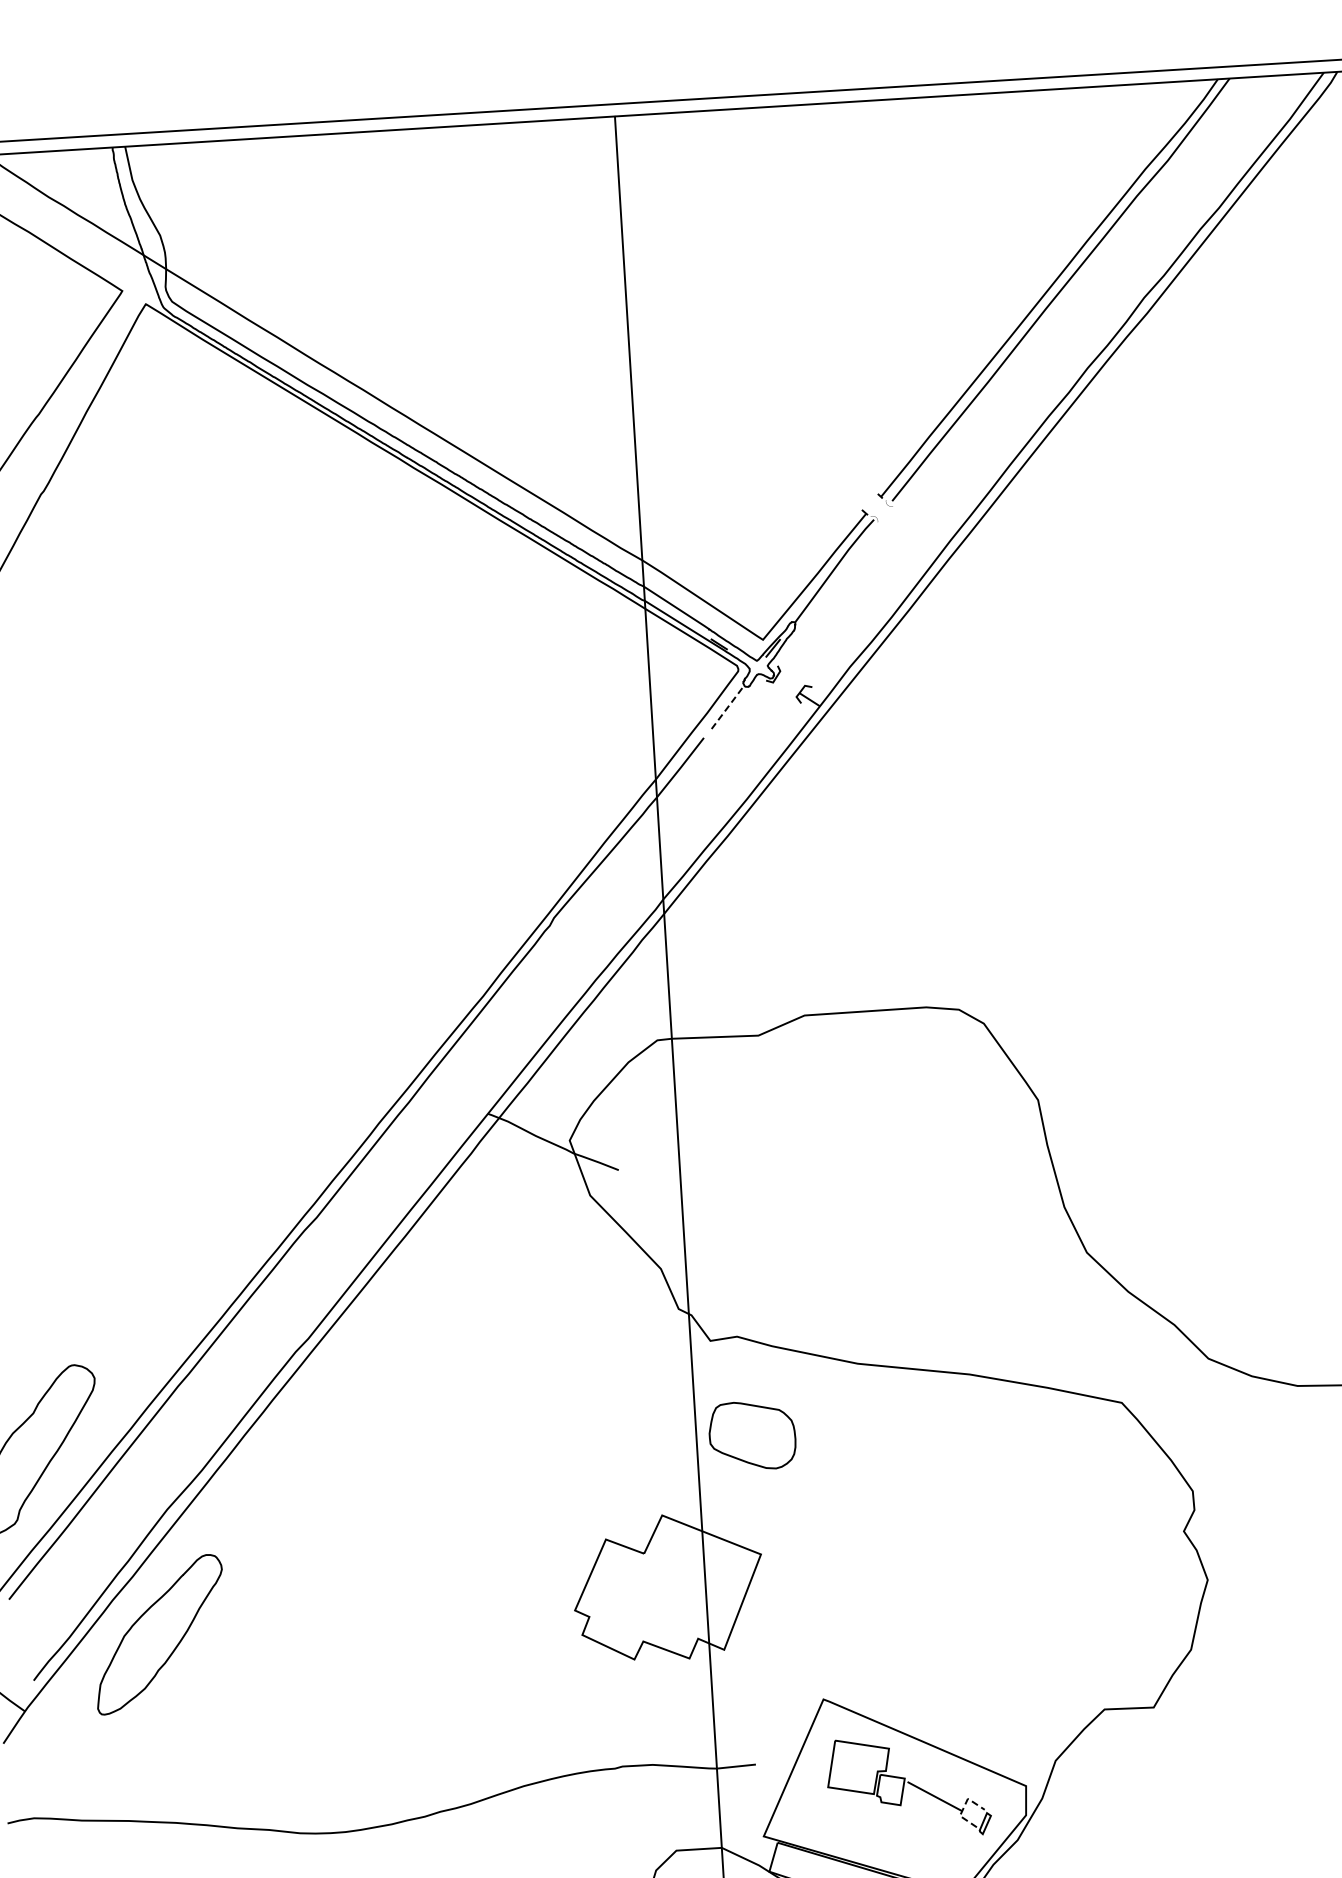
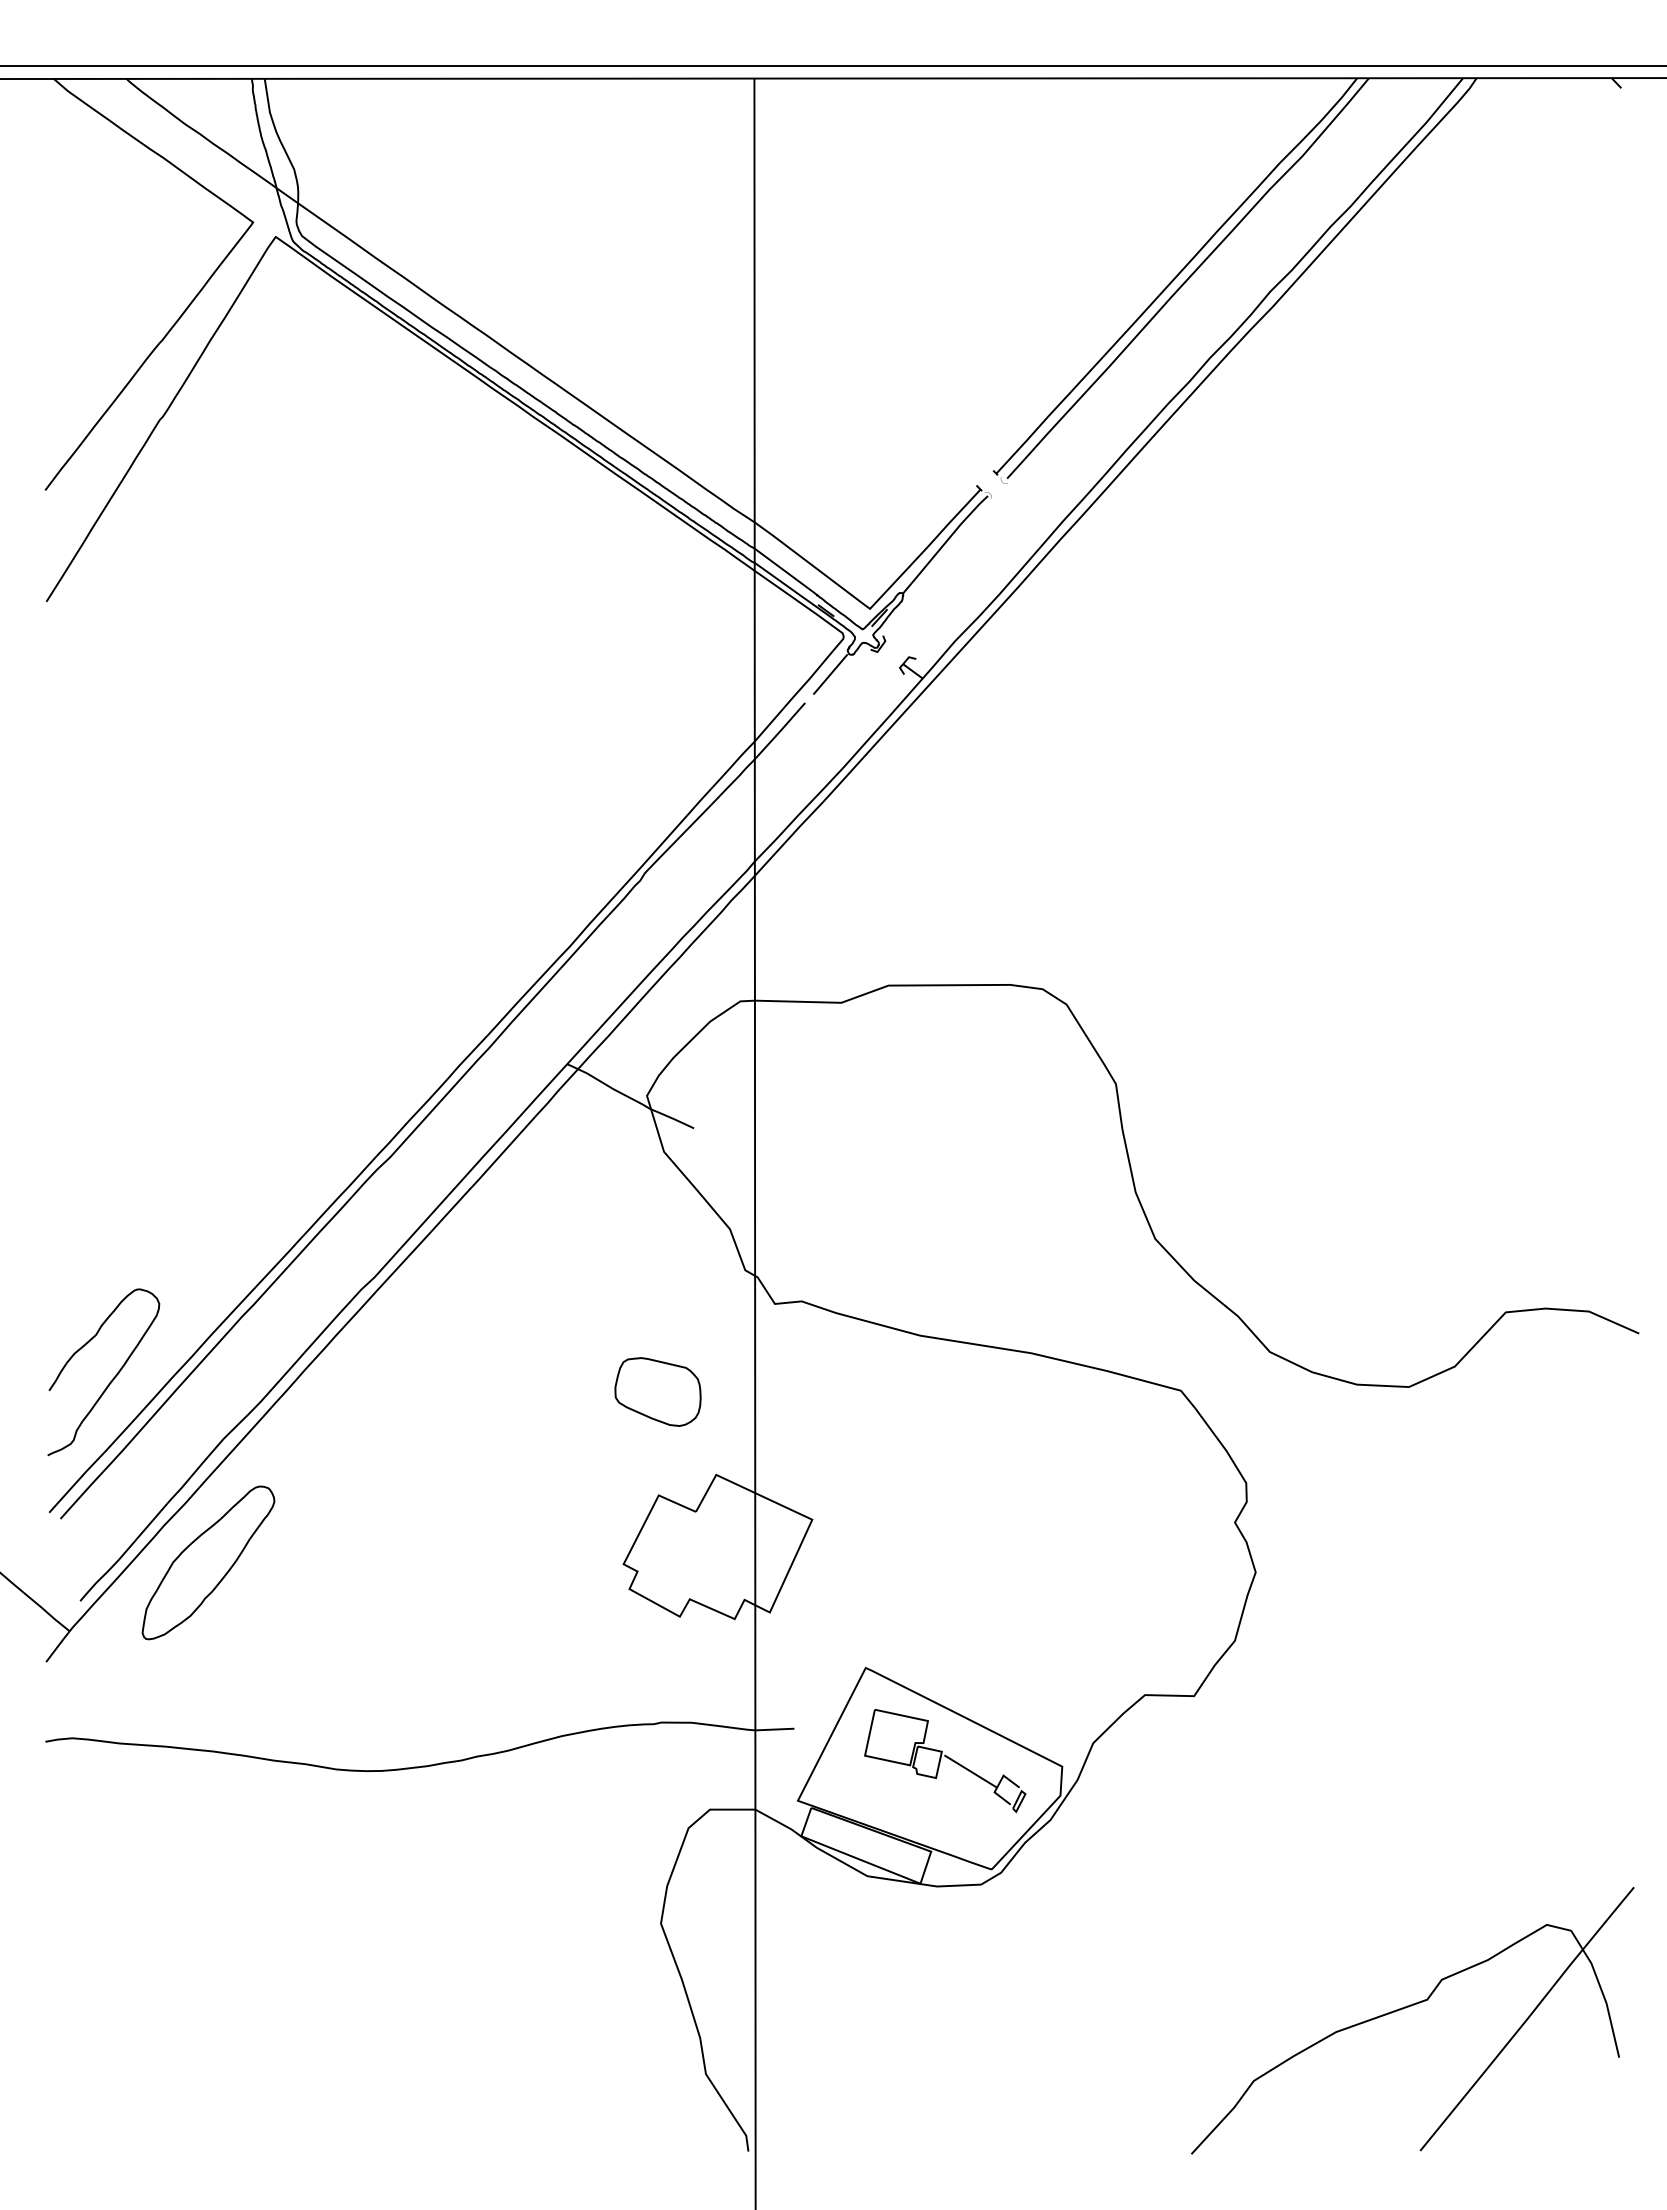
line: (727, 707) -> (830, 674), dashed -> solid
part: (751, 1435) -> (657, 1391), moved
line: (964, 1806) -> (999, 1783), dashed -> solid

